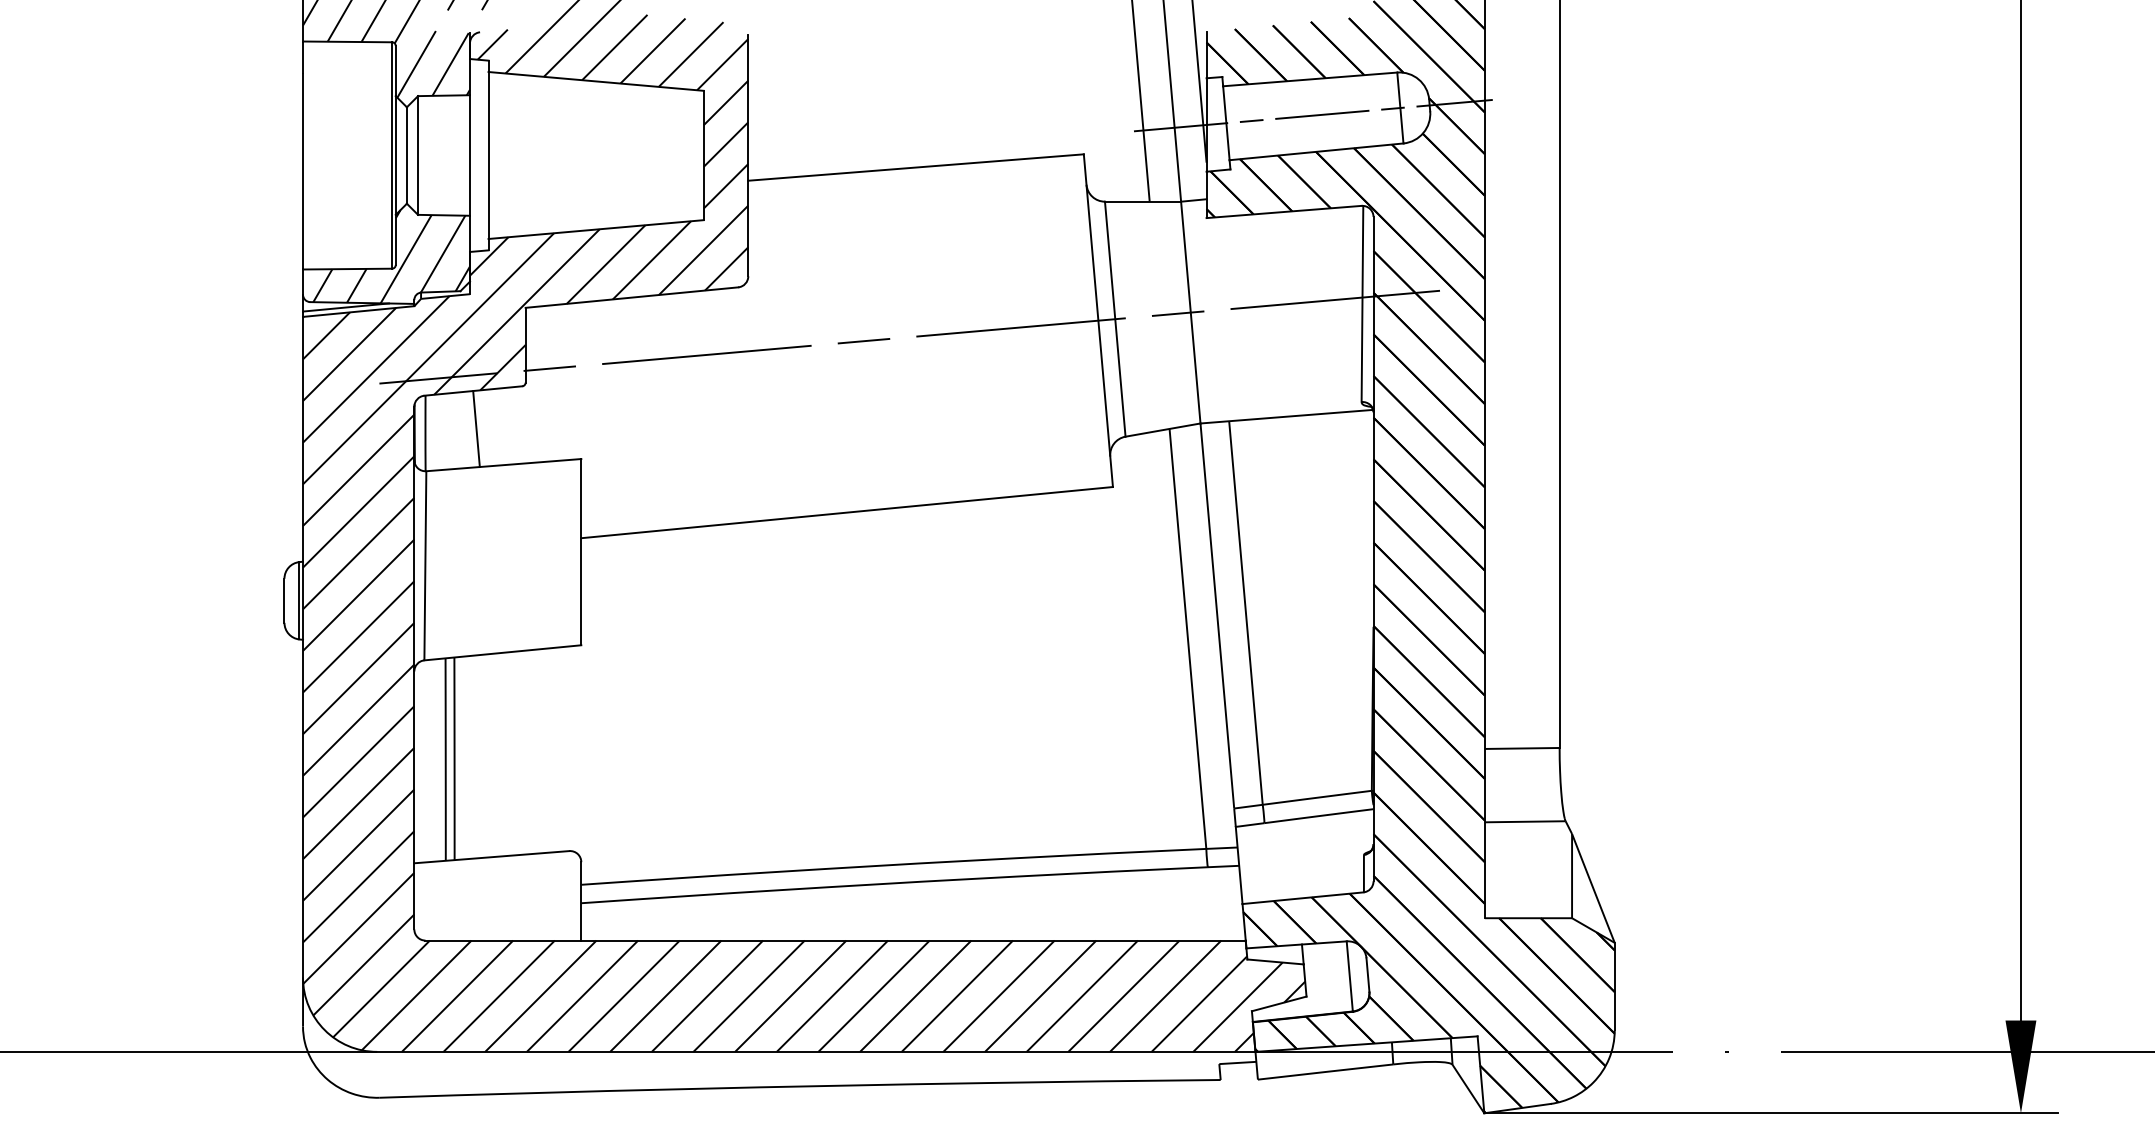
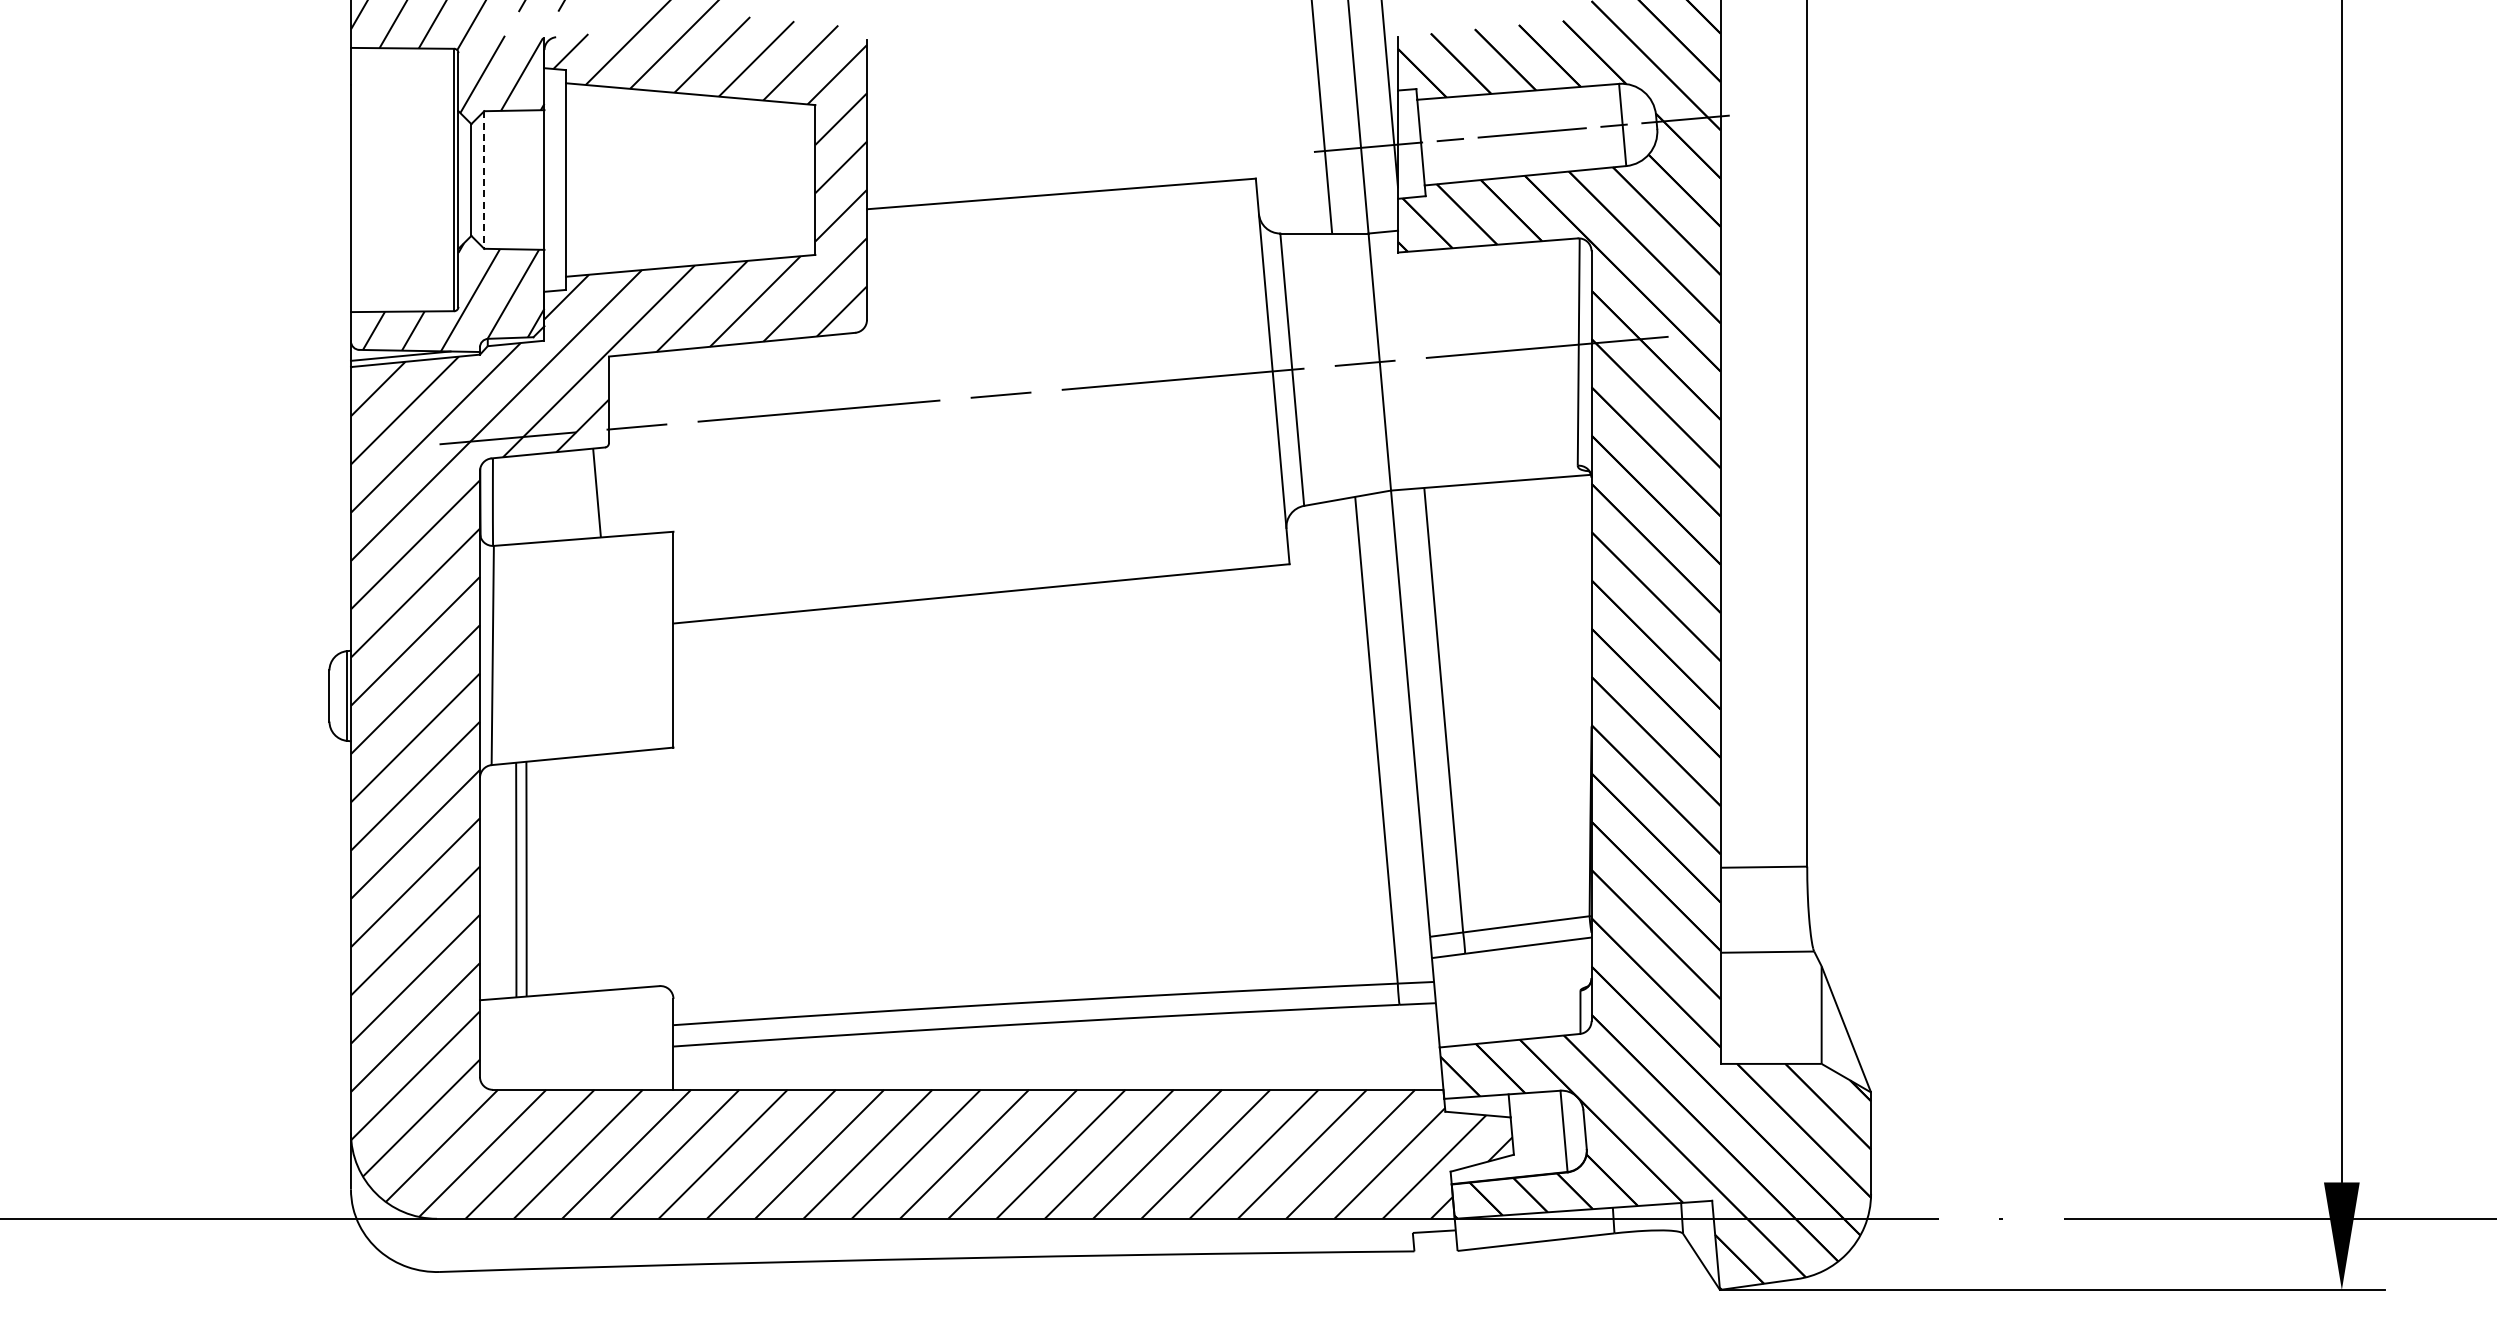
line: (418, 155) -> (484, 180), solid -> dashed
line: (476, 428) -> (596, 492), moved

